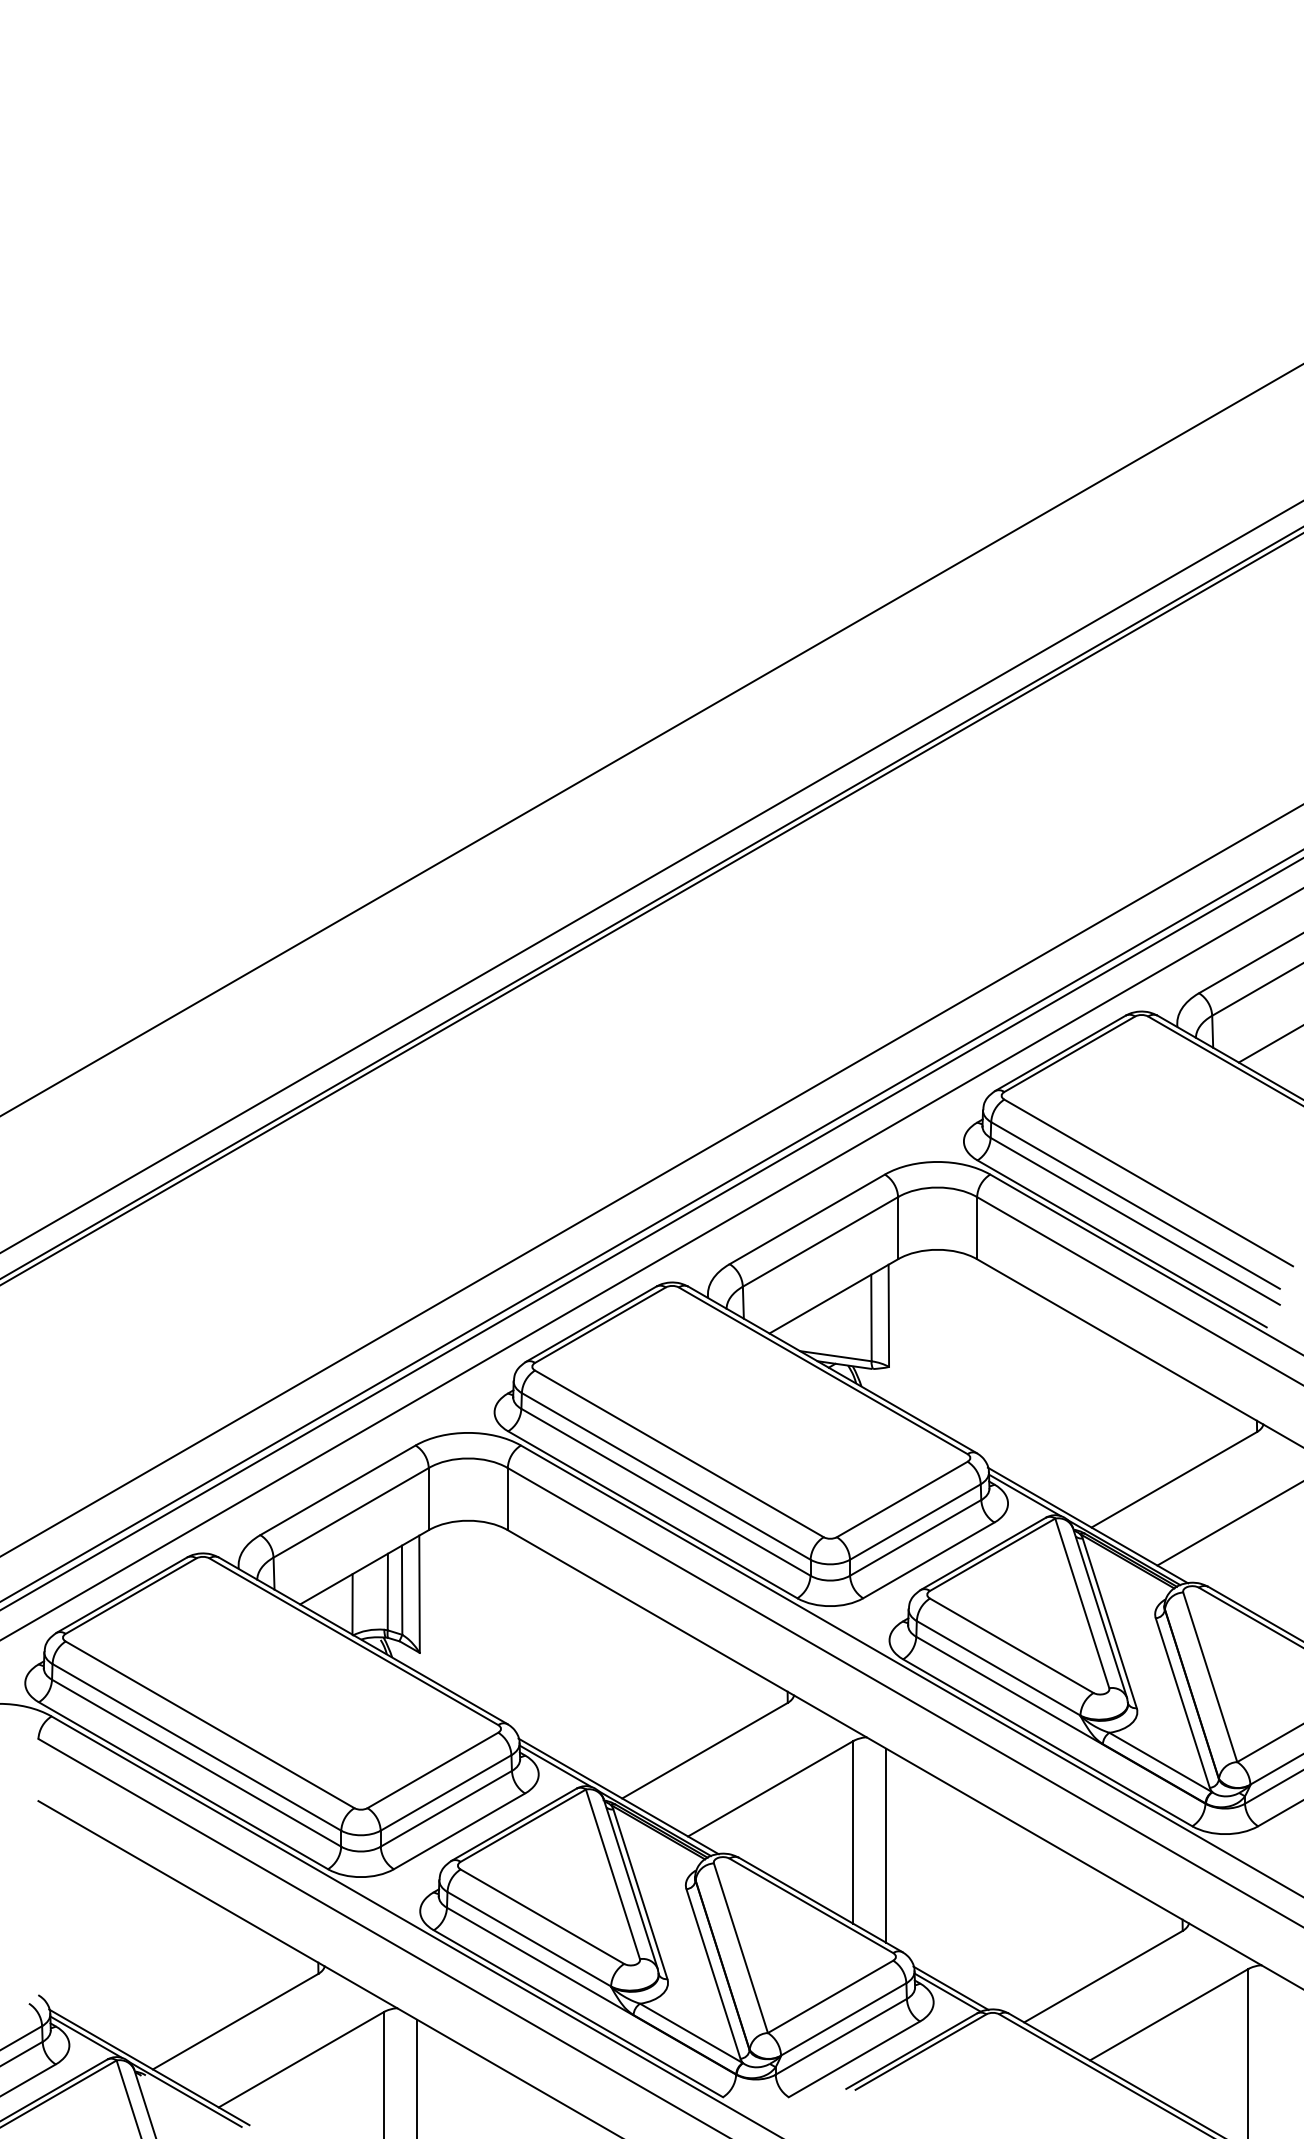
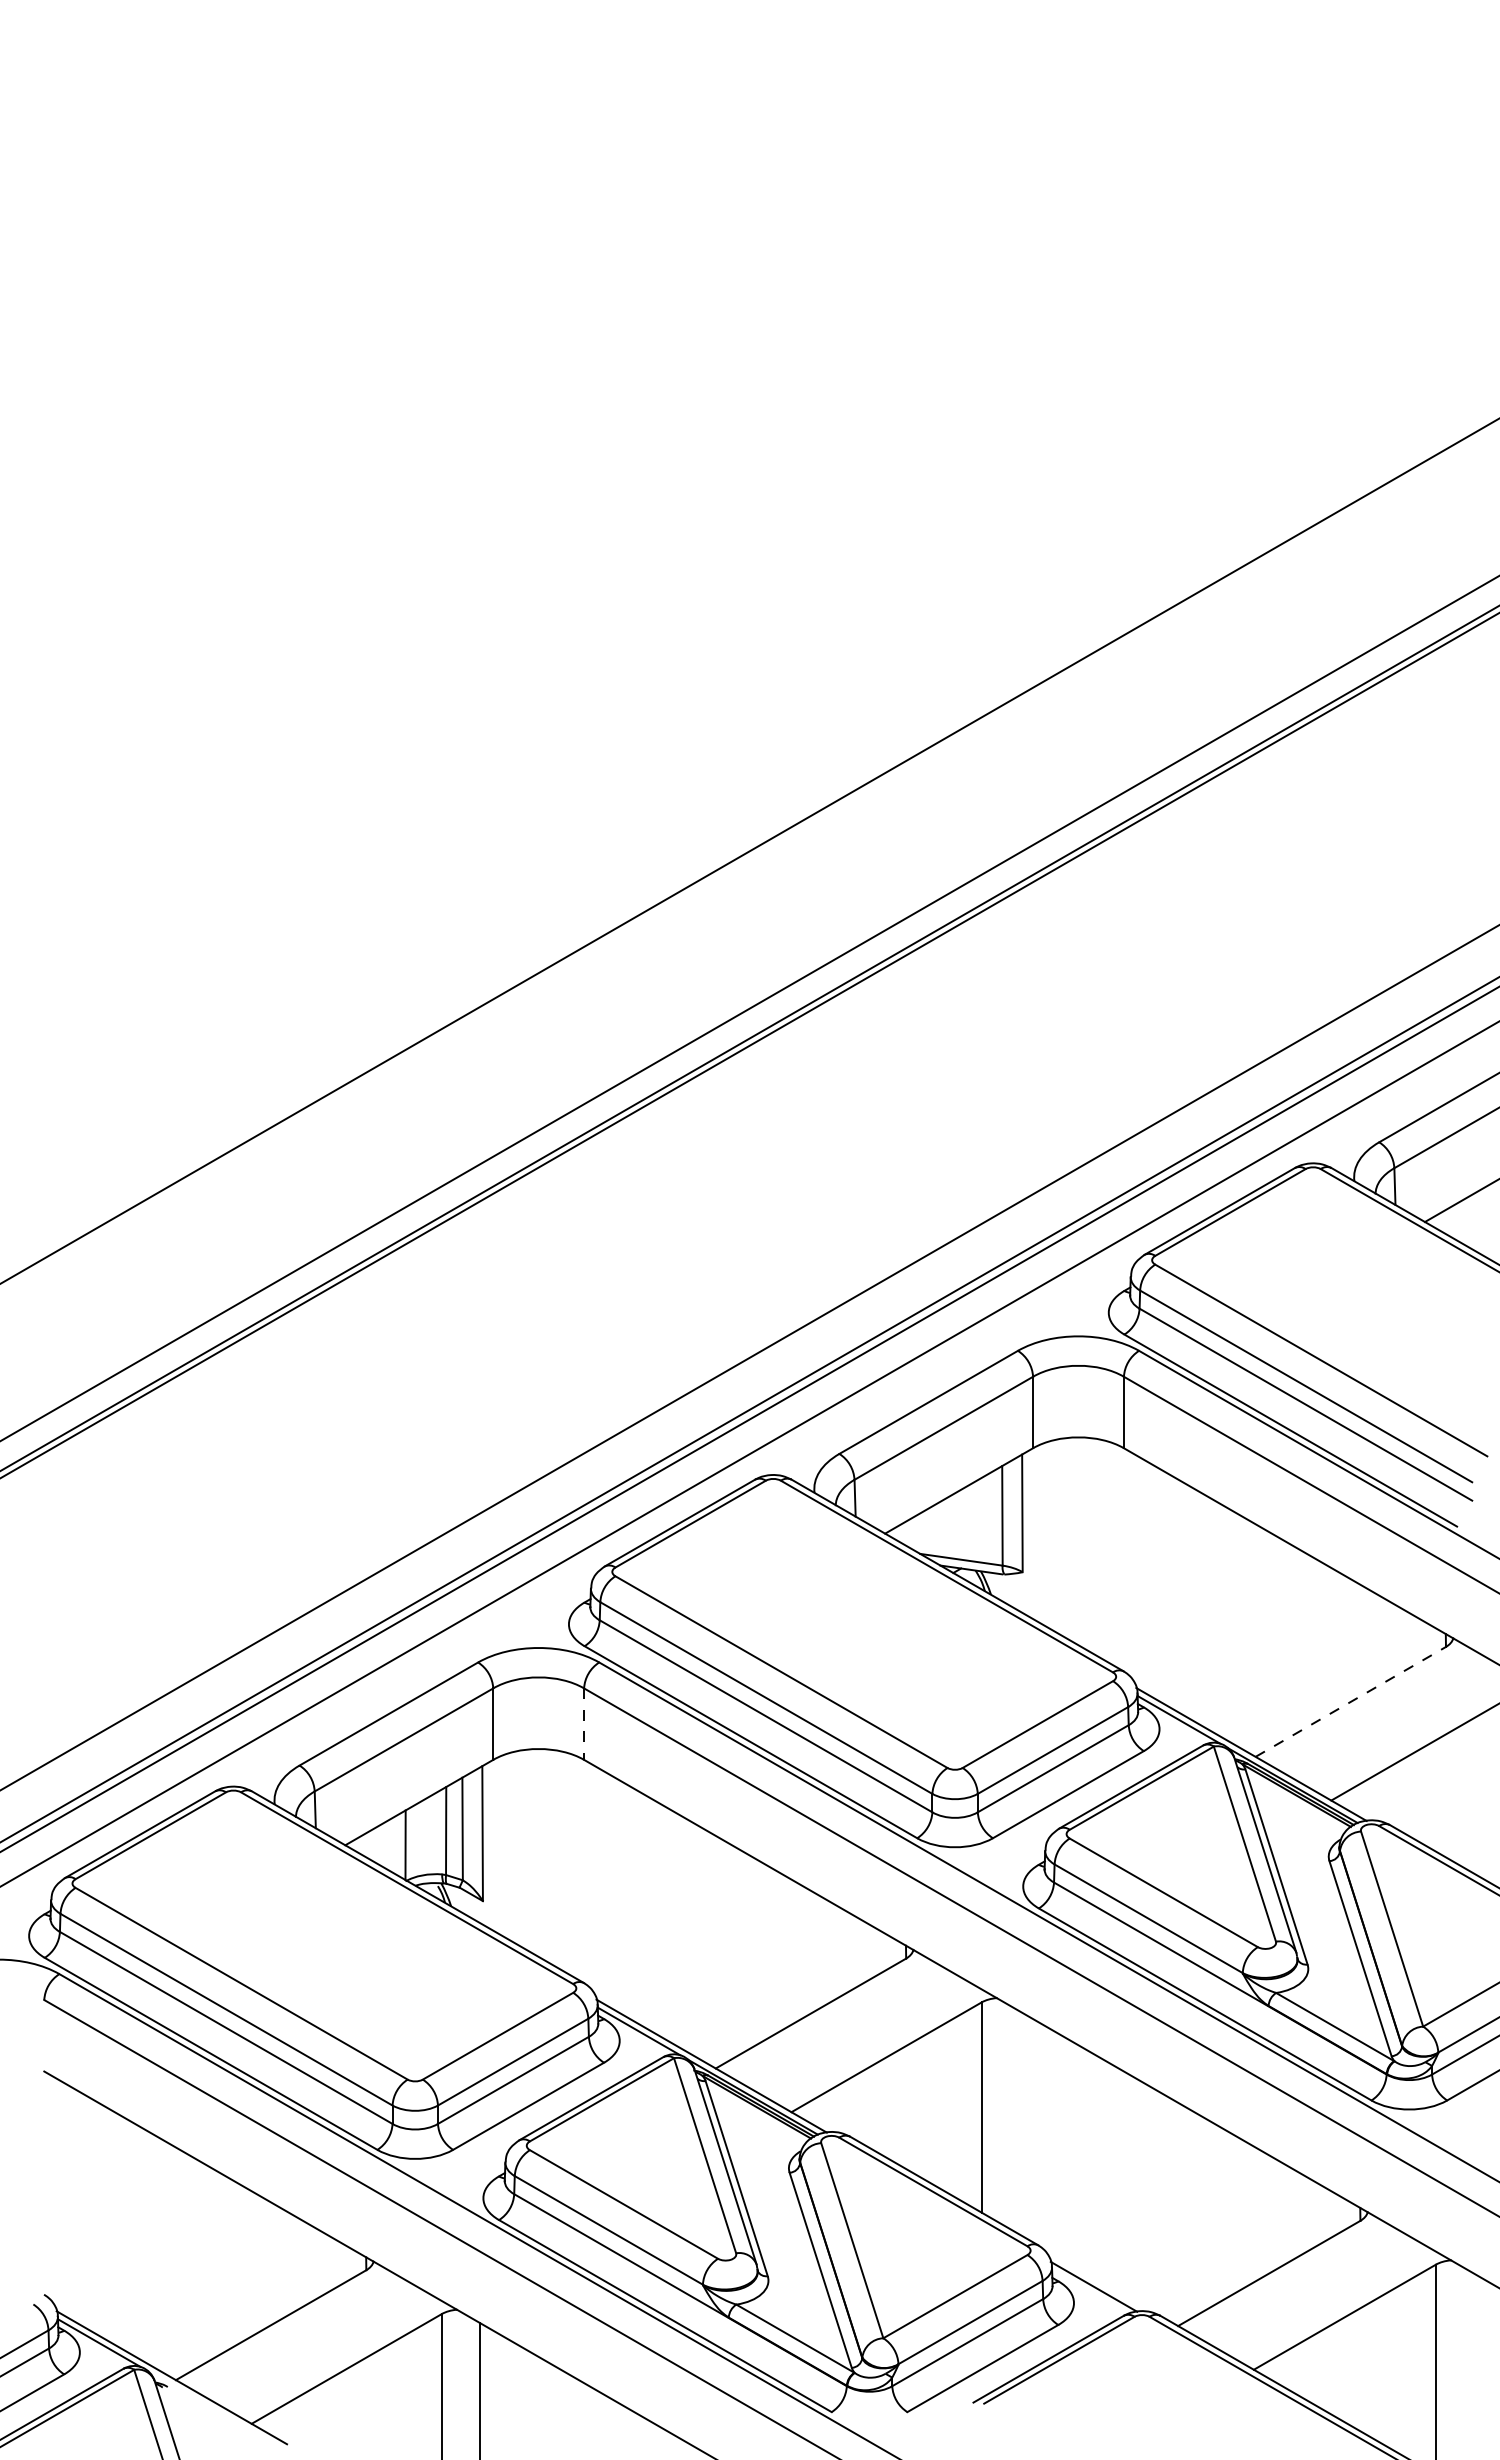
line: (1174, 1479) -> (1350, 1701), solid -> dashed
line: (508, 1499) -> (584, 1724), solid -> dashed
line: (886, 1845) -> (1019, 2122), removed
line: (948, 1992) -> (1090, 2291), removed
line: (185, 2094) -> (213, 2408), removed

